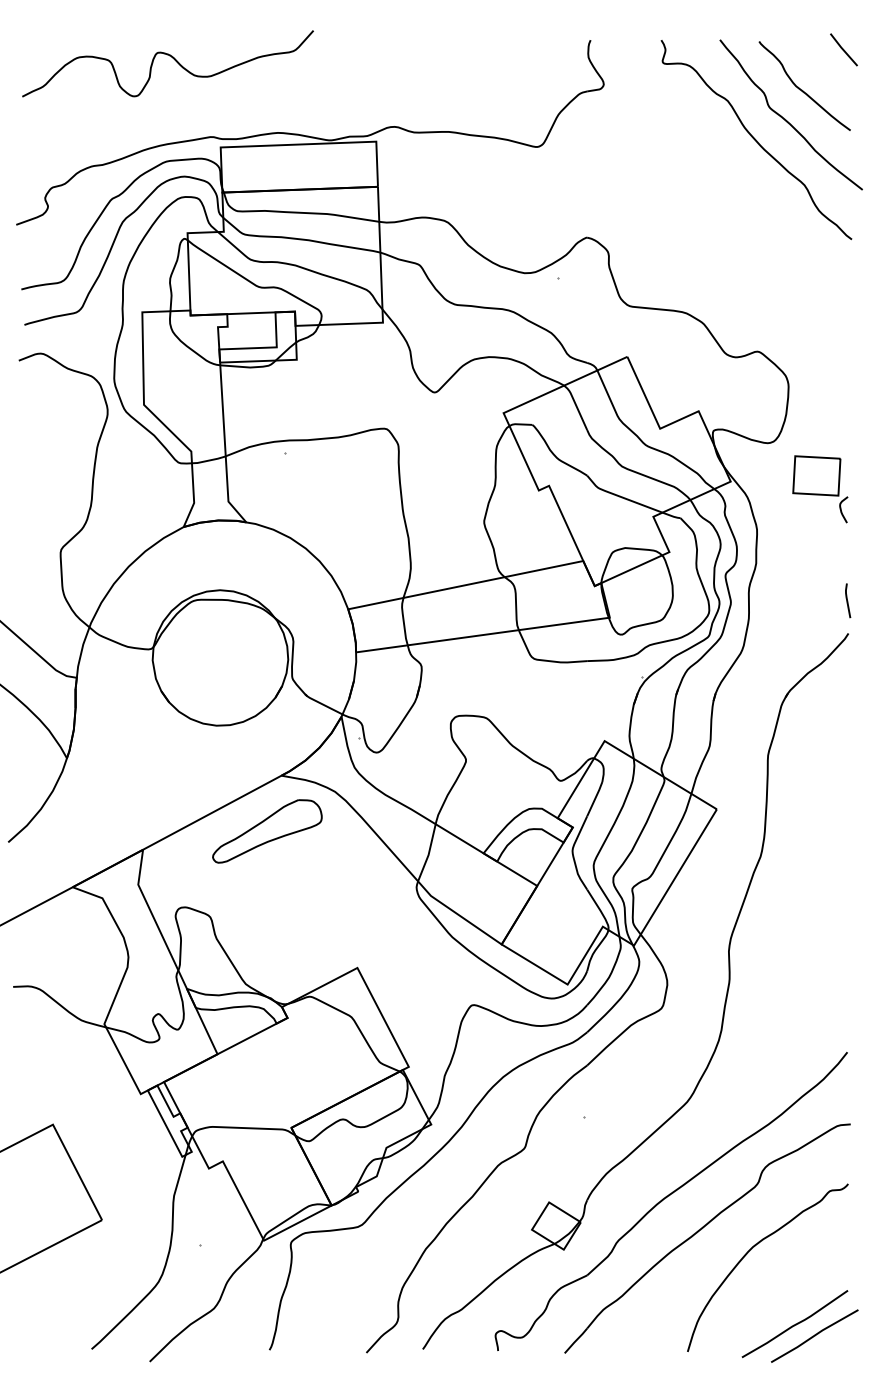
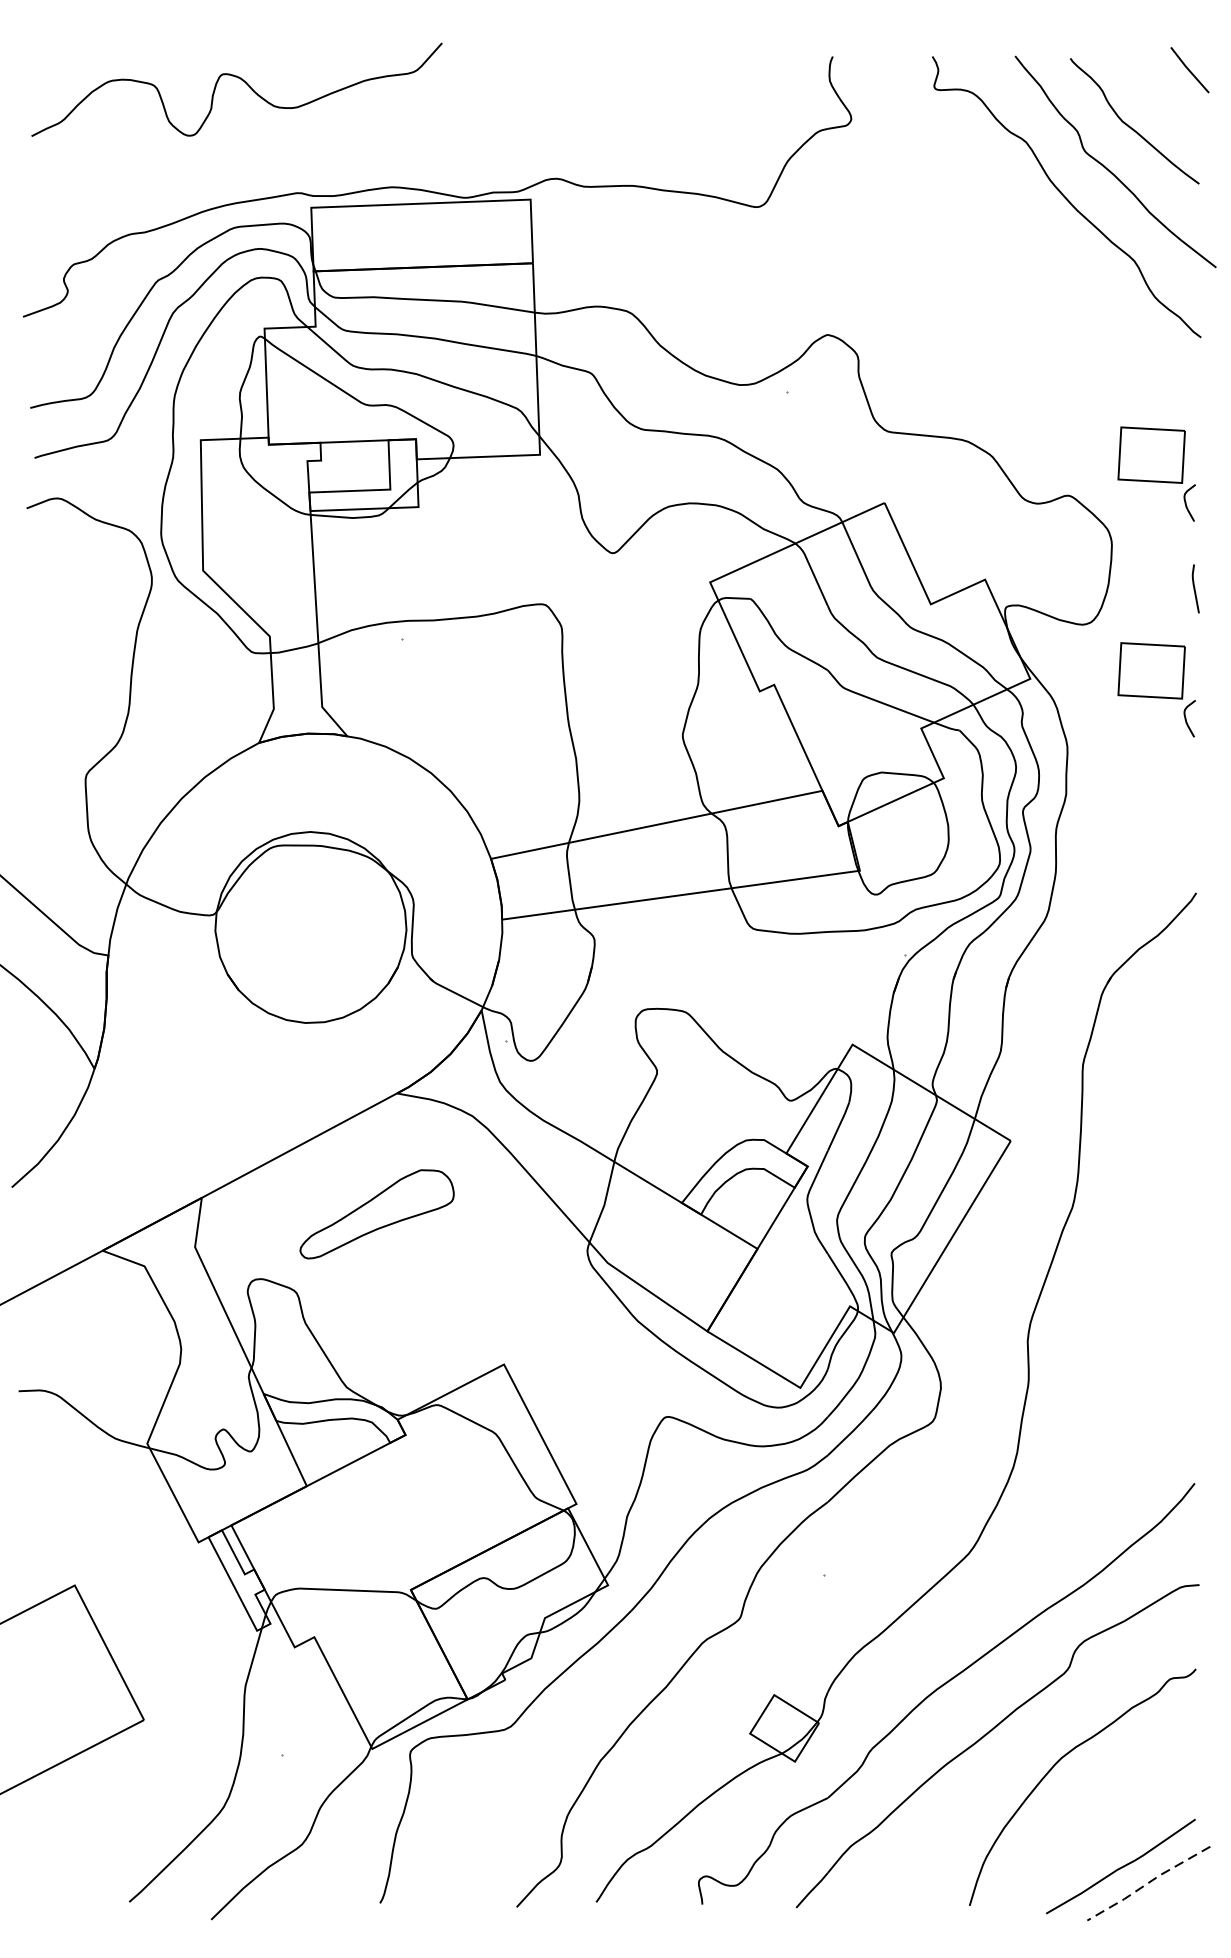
part: (820, 336) -> (1156, 474), added
line: (847, 600) -> (1194, 588), moved
part: (267, 831) -> (377, 1214), moved
line: (814, 1335) -> (1148, 1882), solid -> dashed

